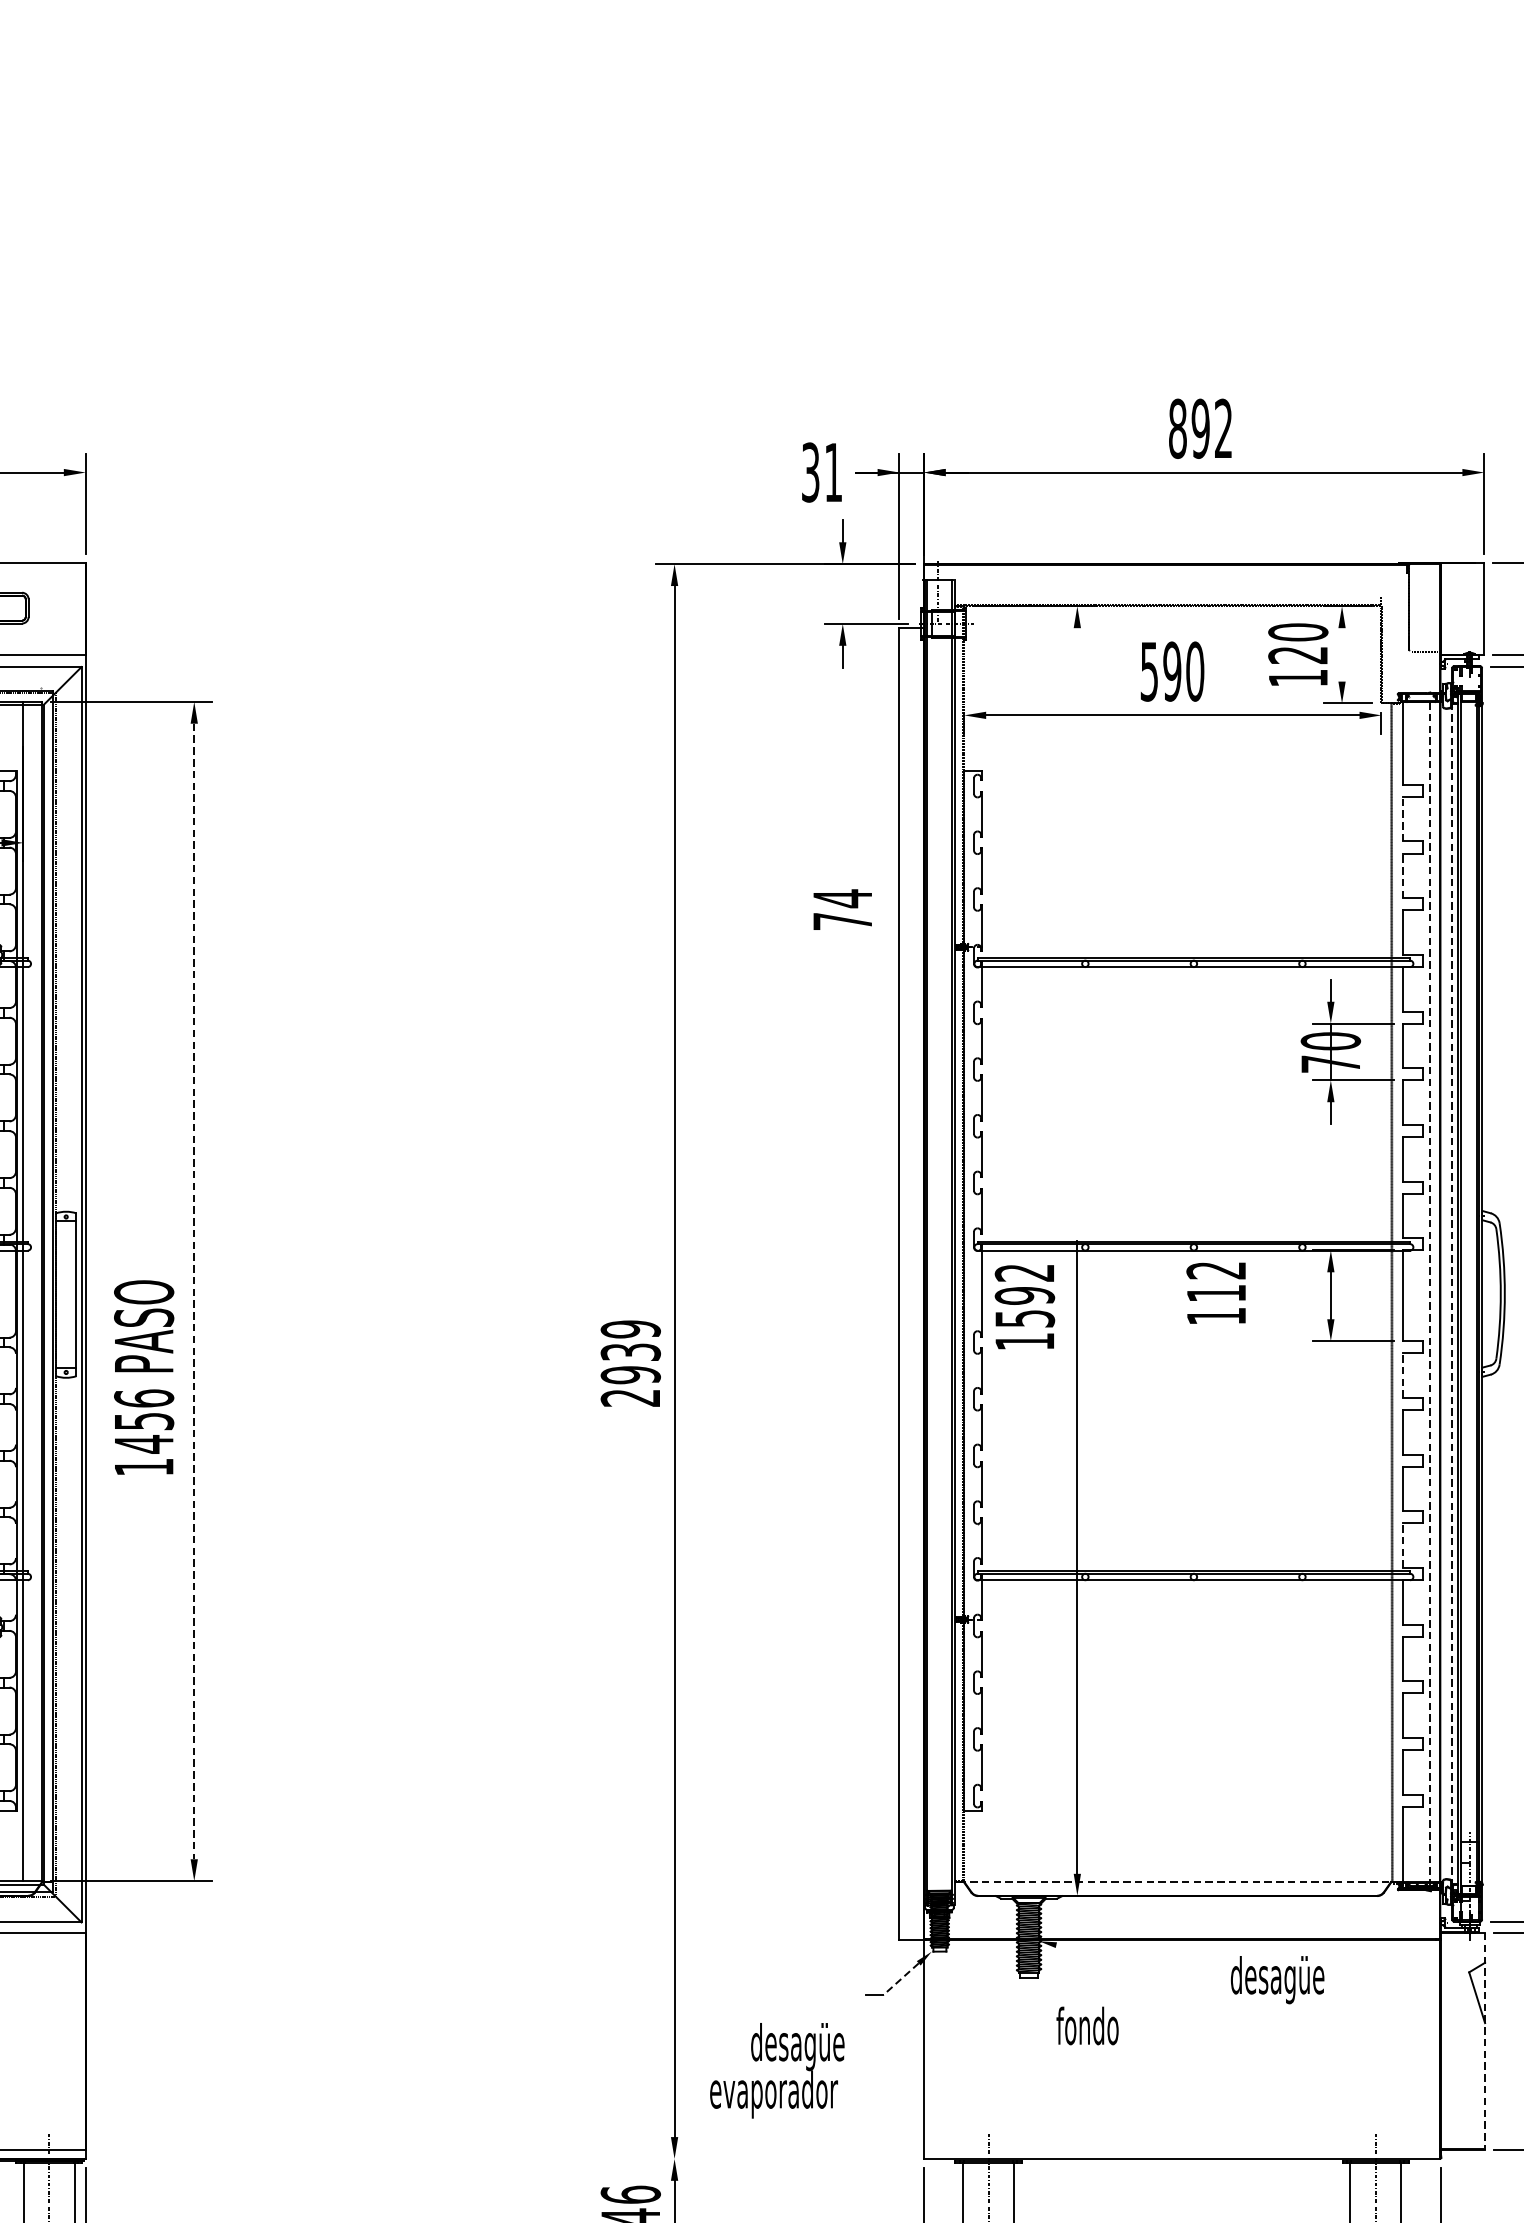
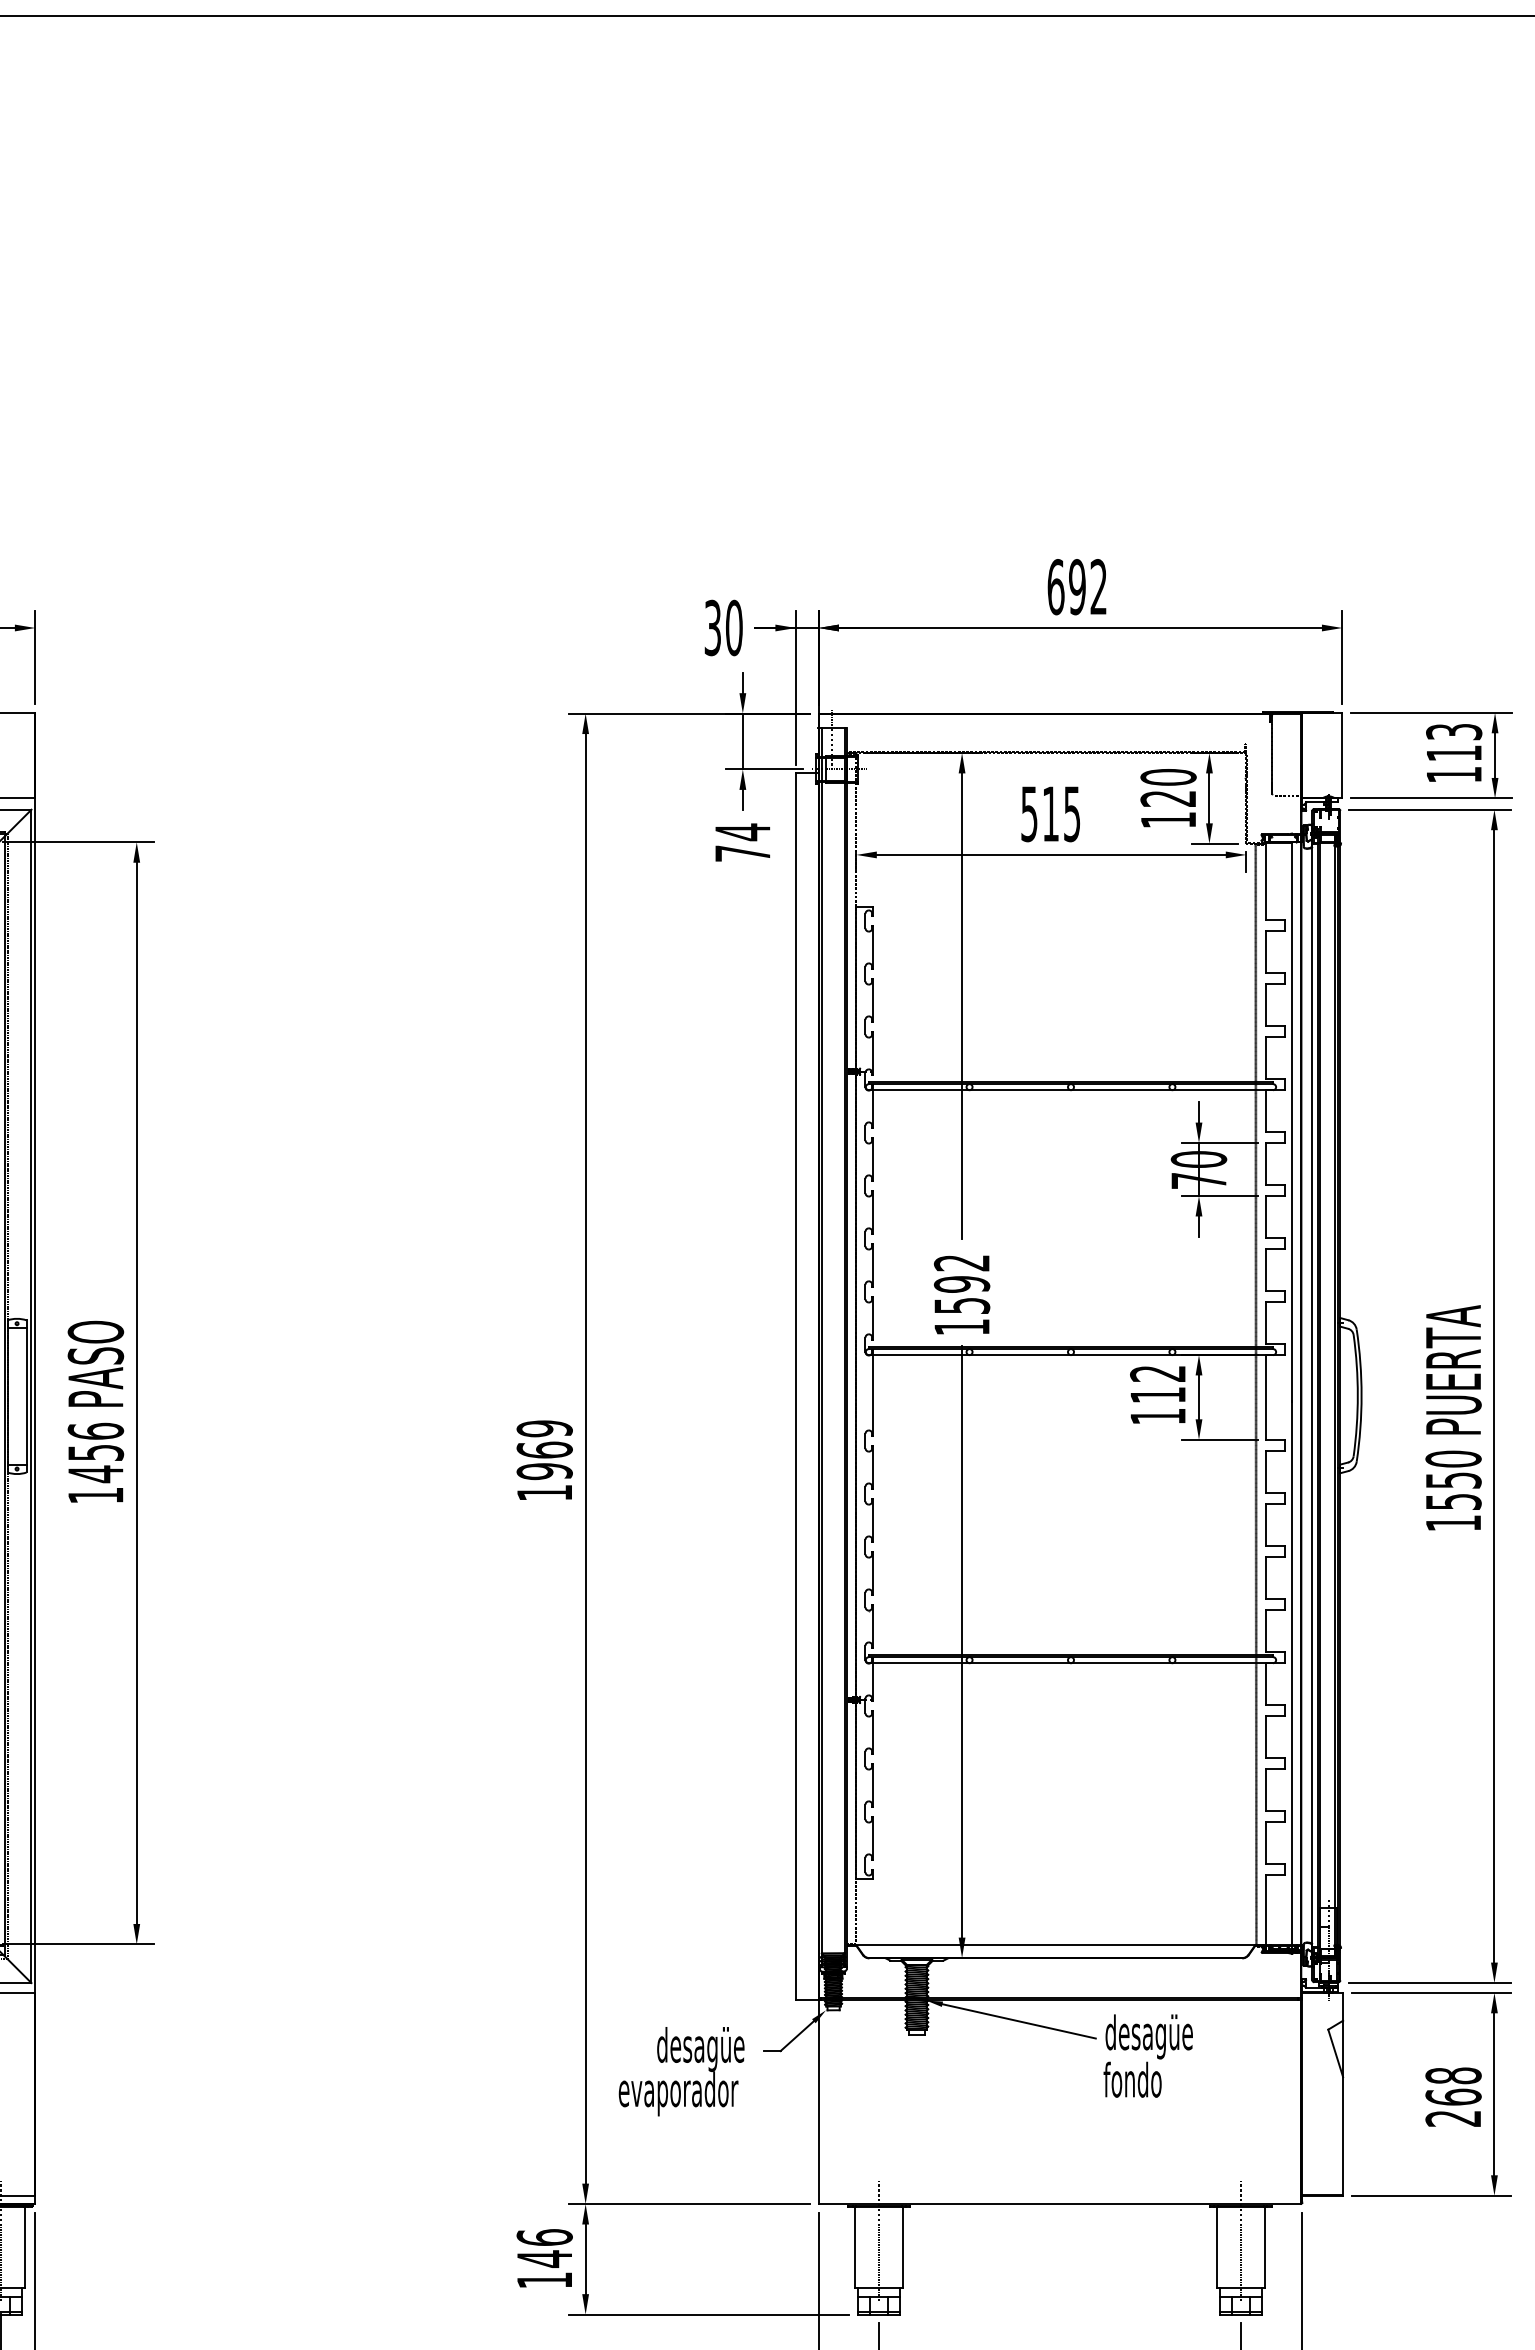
text: (1177, 429) -> (1055, 587), 892 -> 692
text: (833, 472) -> (734, 627), 31 -> 30
line: (842, 594) -> (742, 741), added
line: (1342, 654) -> (1209, 798), added
text: (1183, 671) -> (1061, 813), 590 -> 515
line: (1403, 818) -> (1266, 951), dashed -> solid
line: (1403, 875) -> (1266, 1004), dashed -> solid
line: (1077, 876) -> (962, 1005), added
text: (842, 909) -> (742, 842), moved
line: (193, 1291) -> (136, 1393), dashed -> solid
text: (1215, 1292) -> (1157, 1394), moved
line: (1452, 1294) -> (1312, 1396), dashed -> solid
line: (1430, 1295) -> (1292, 1397), dashed -> solid
text: (1025, 1306) -> (962, 1294), moved
text: (630, 1375) -> (544, 1471), 2939 -> 1969
line: (1403, 1375) -> (1266, 1471), dashed -> solid
text: (143, 1377) -> (95, 1411), moved
line: (1403, 1545) -> (1266, 1630), dashed -> solid
line: (1177, 1882) -> (1055, 1945), dashed -> solid
line: (1137, 1963) -> (1018, 2021), added
line: (900, 1979) -> (796, 2036), dashed -> solid
text: (1087, 2025) -> (1132, 2079), moved
line: (1485, 2041) -> (1343, 2094), dashed -> solid
text: (777, 2070) -> (681, 2071), moved
line: (785, 2159) -> (689, 2204), added

